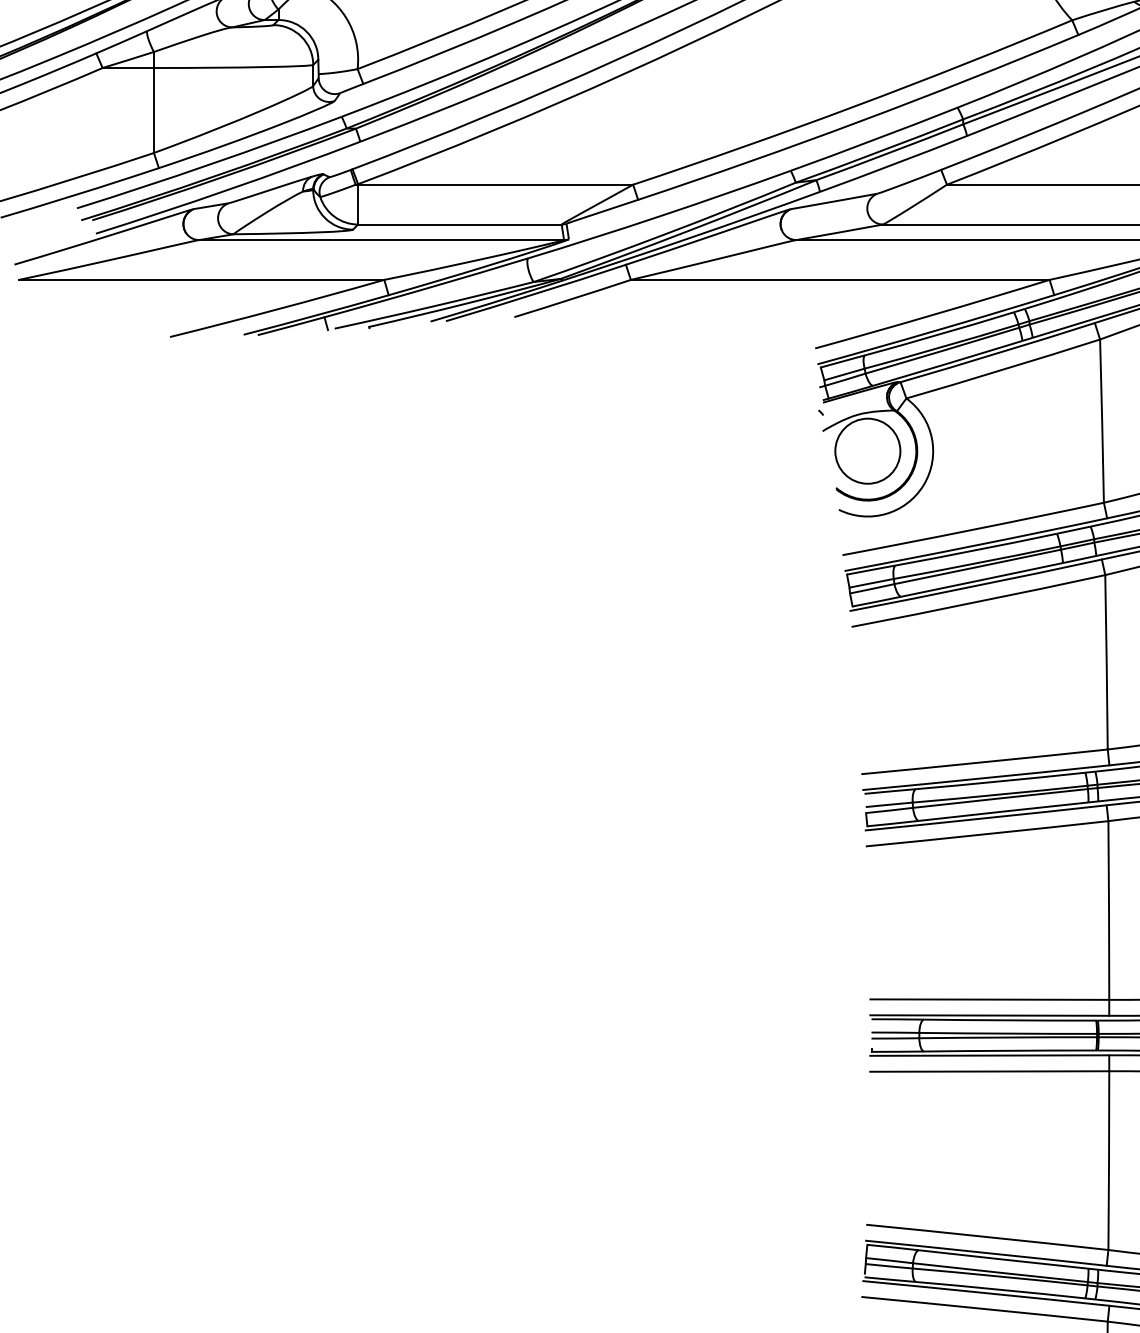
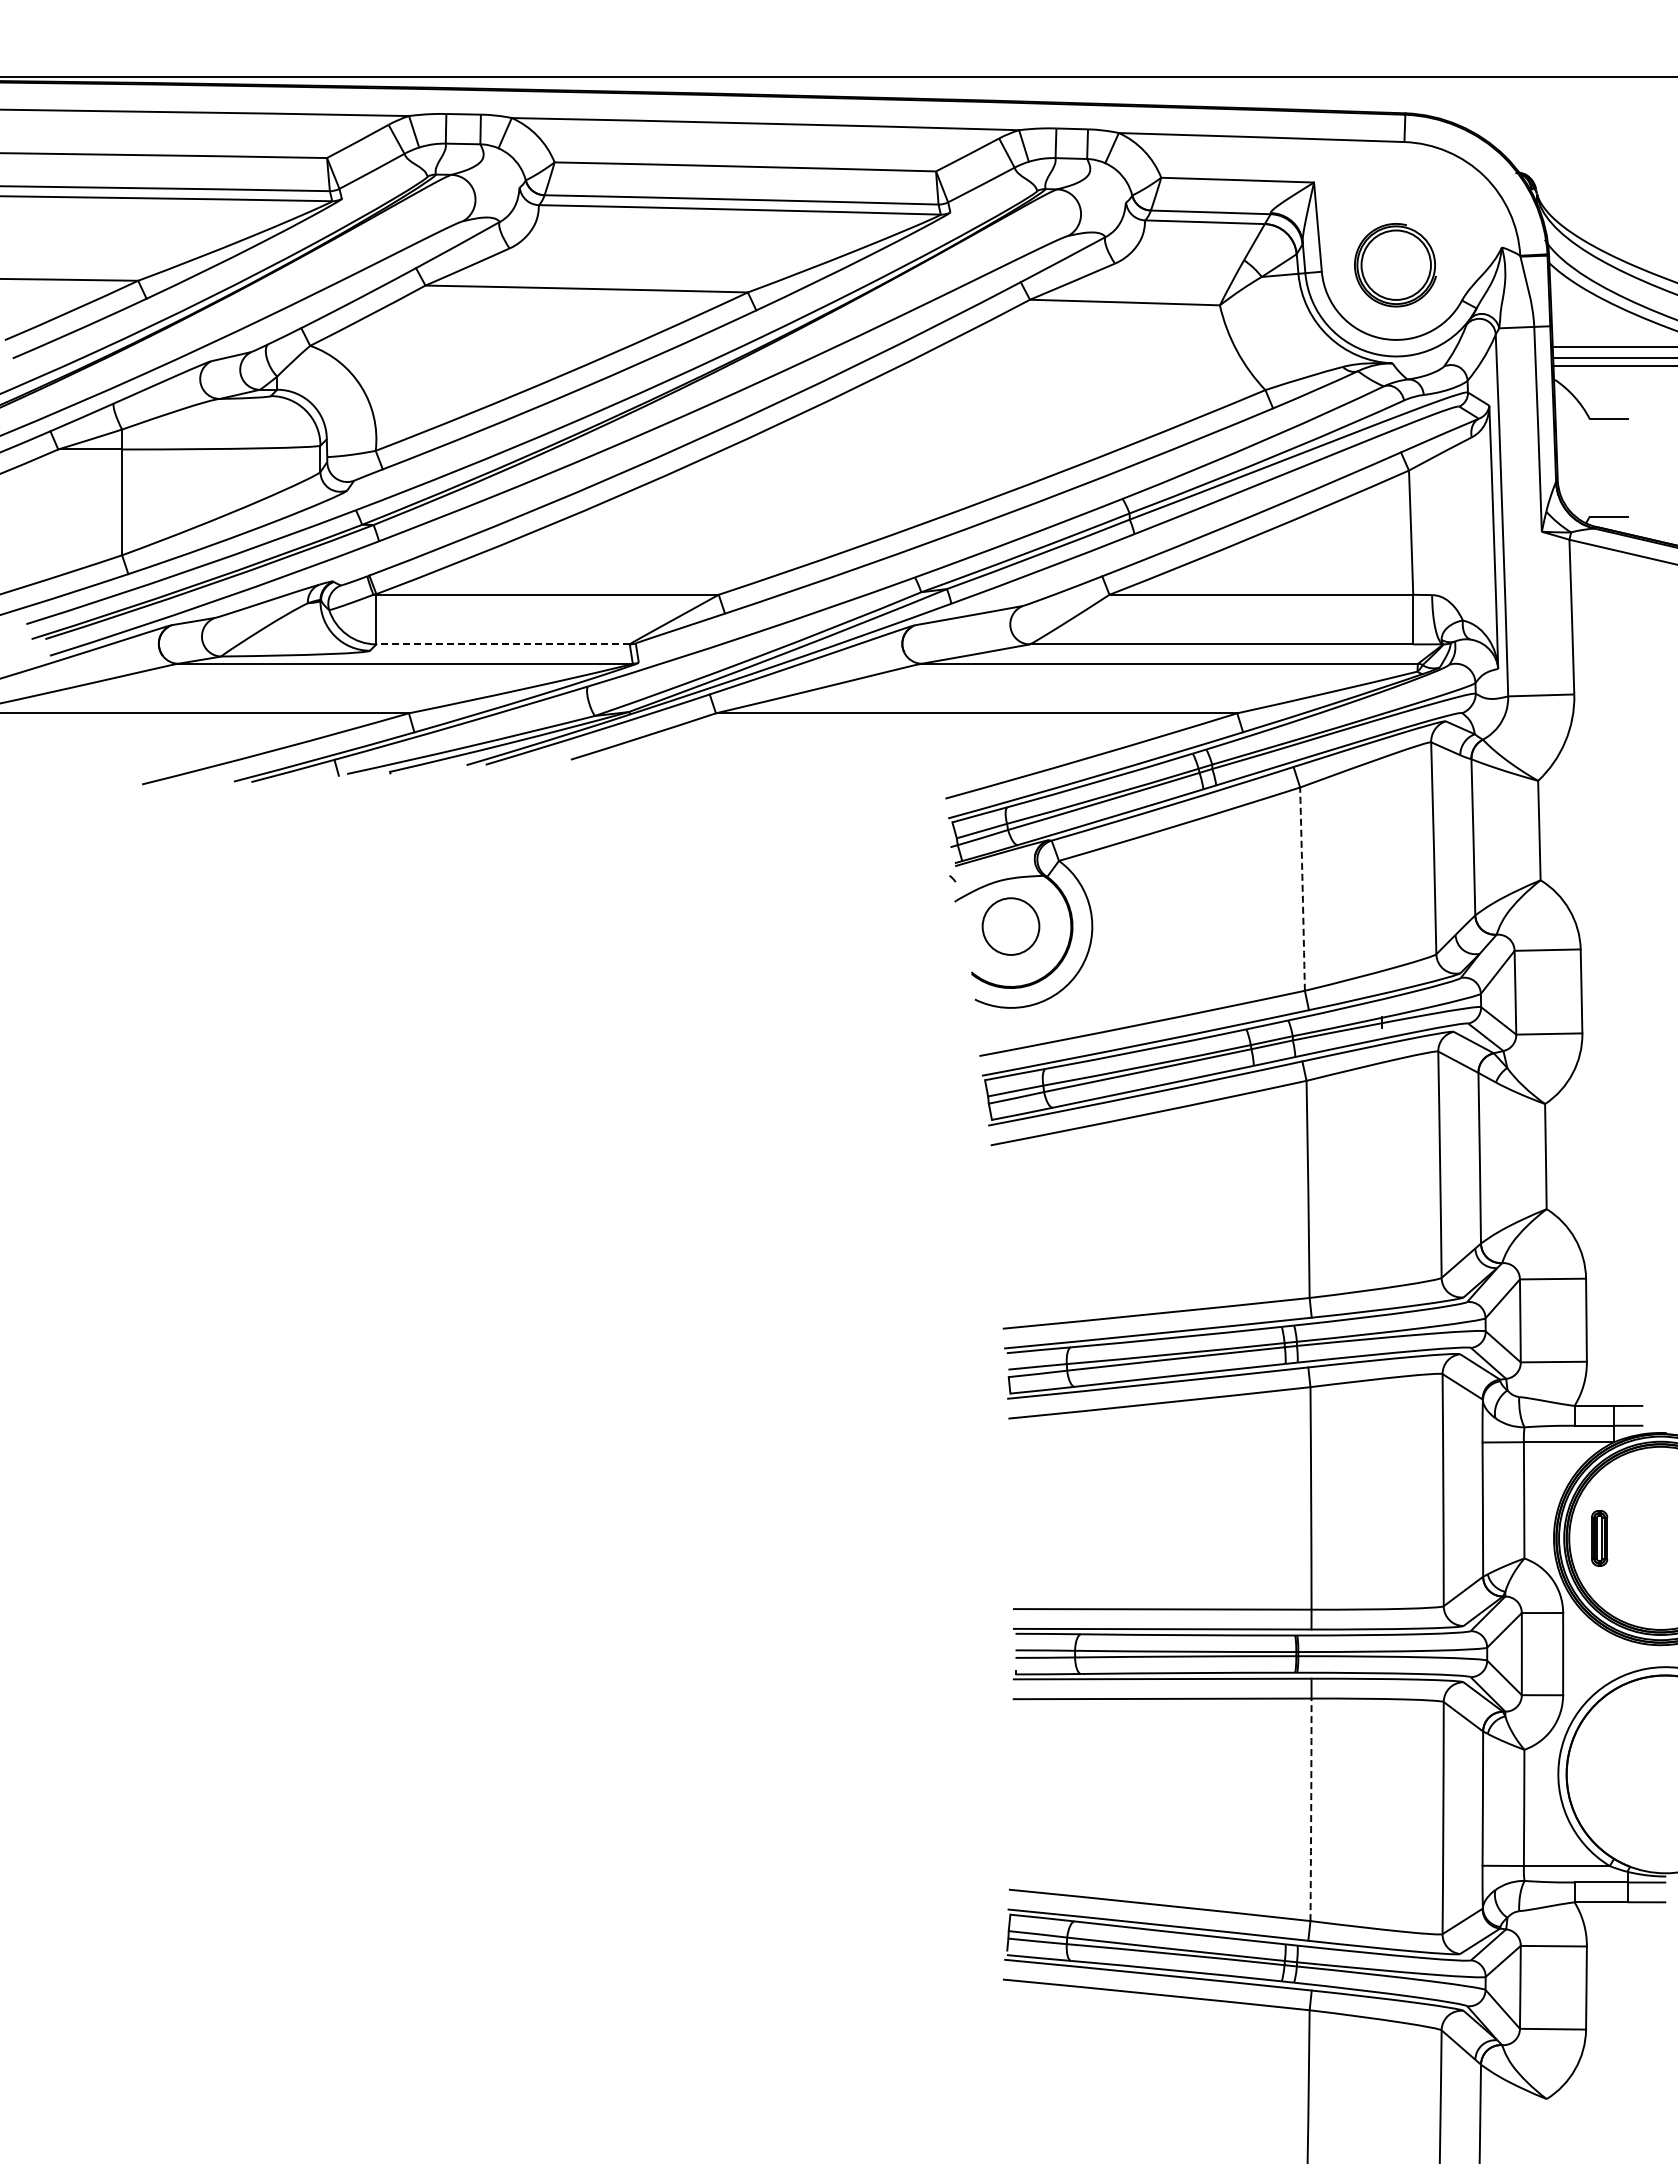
line: (460, 224) -> (503, 644), solid -> dashed
arc: (1101, 421) -> (1302, 889), solid -> dashed
circle: (867, 451) -> (1010, 926), size x0.7
arc: (1109, 1160) -> (1311, 1809), solid -> dashed

